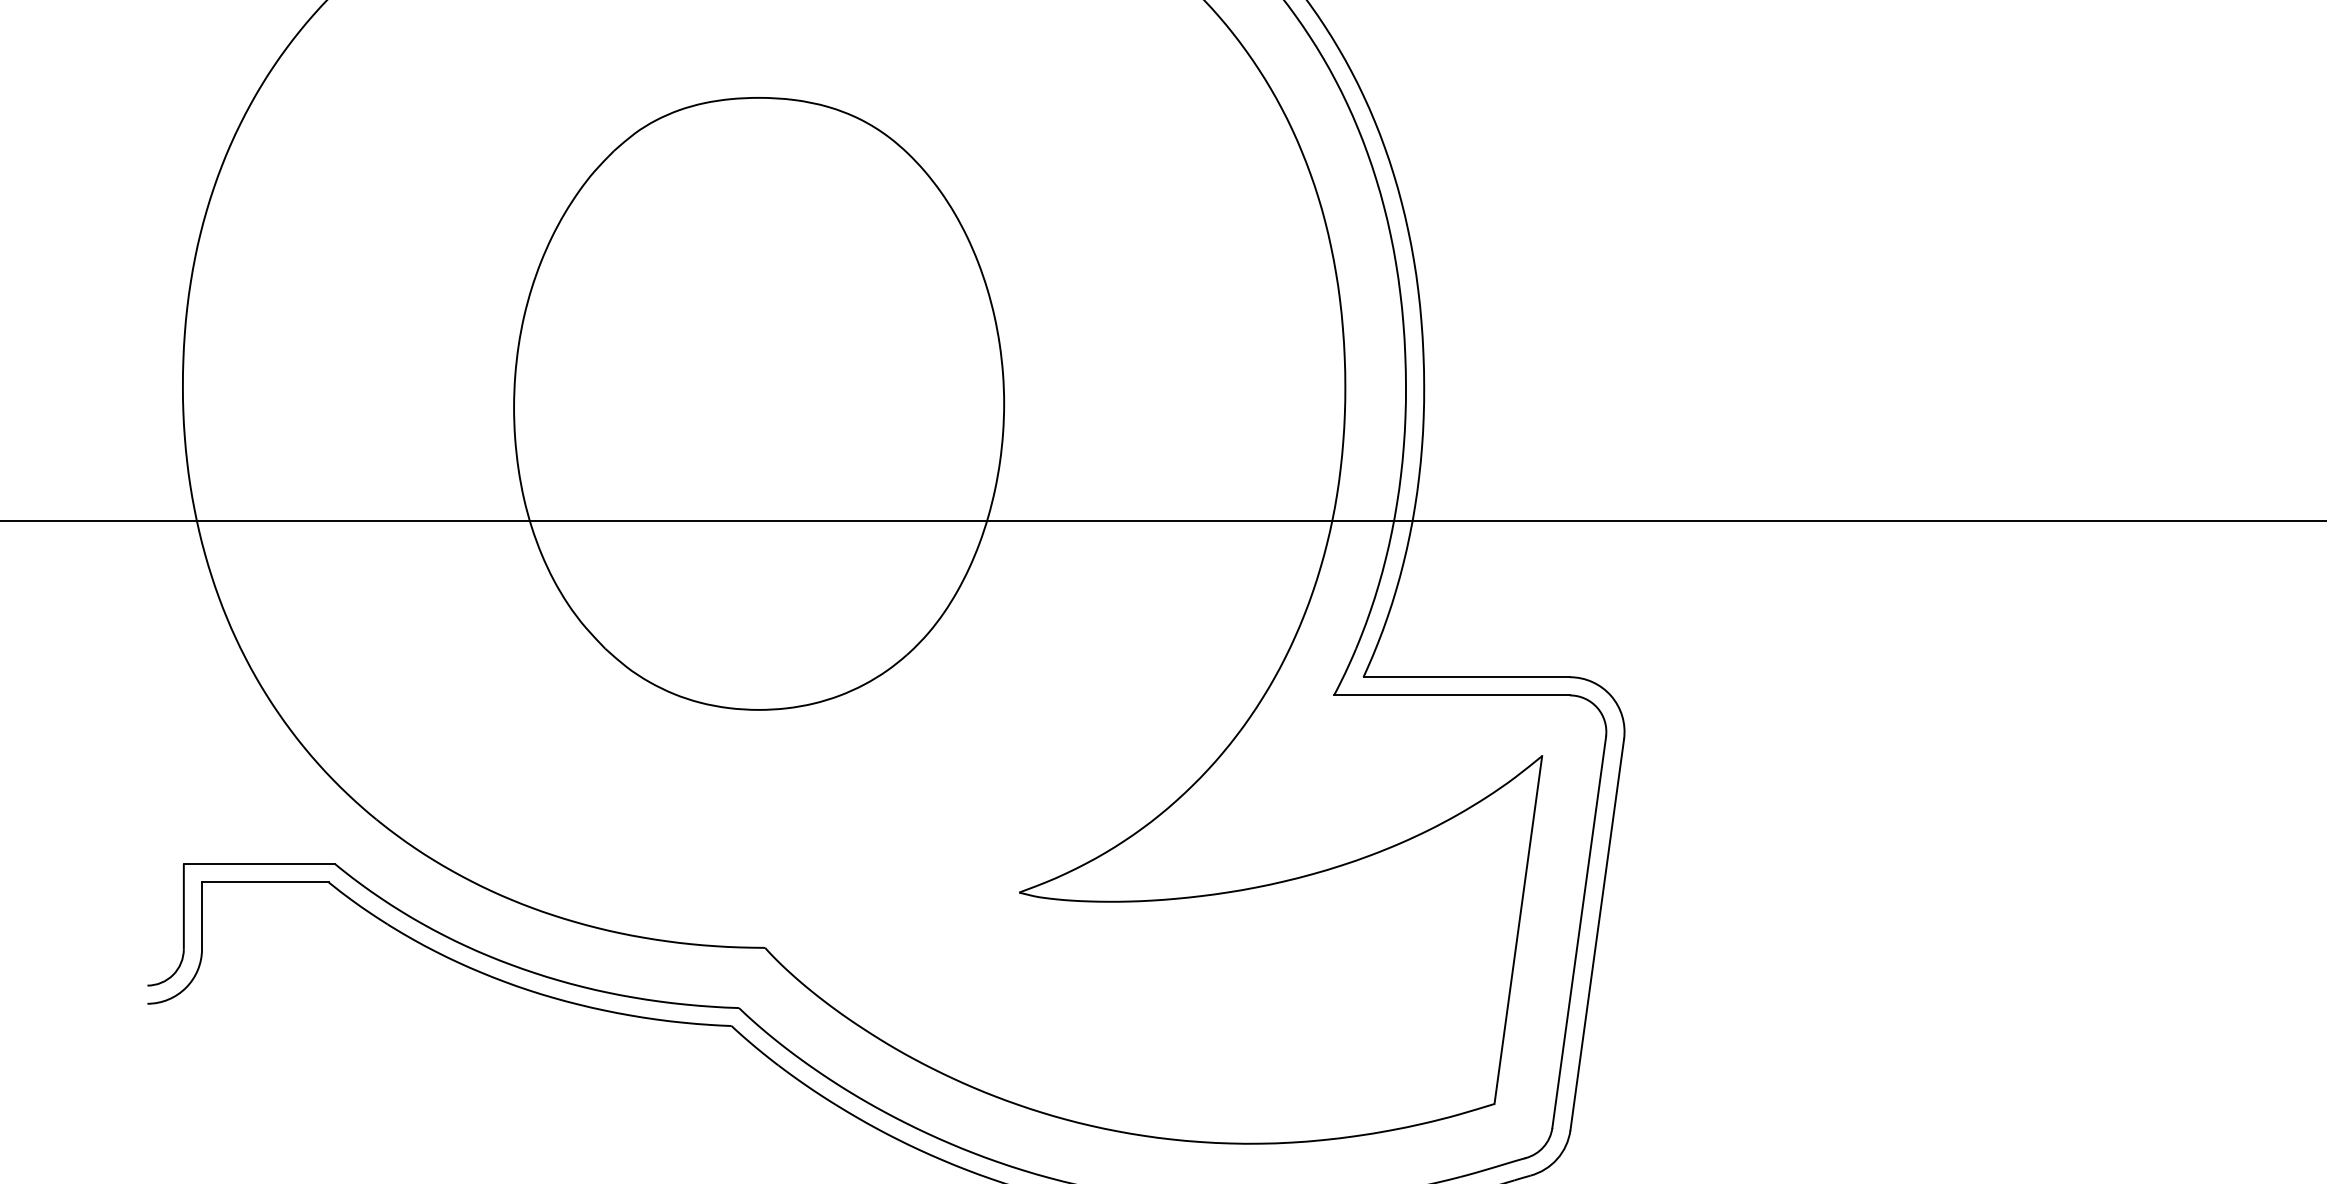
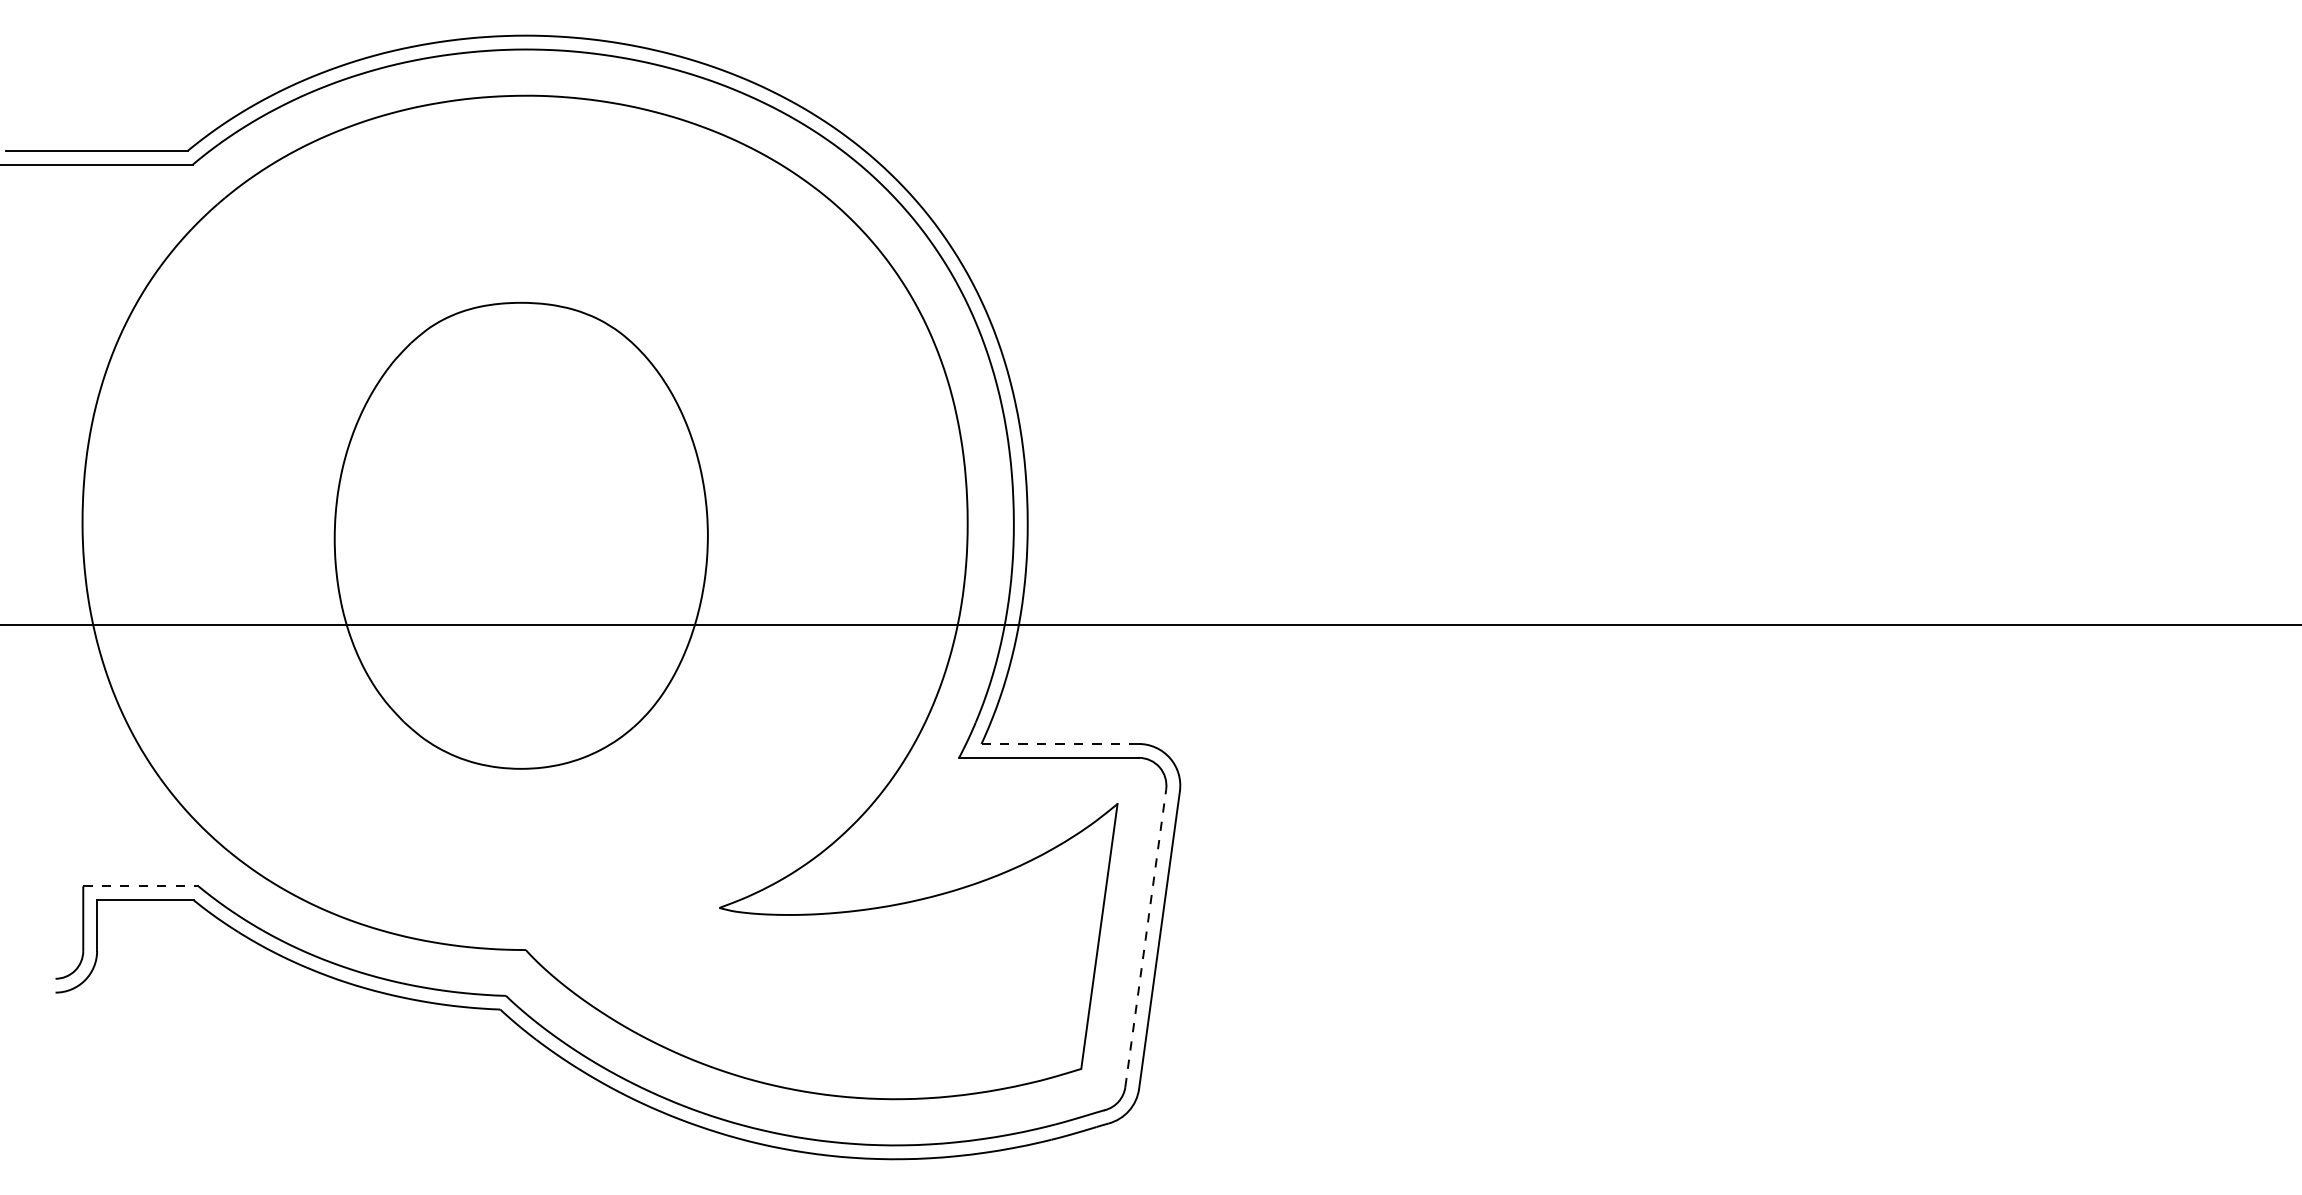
line: (1467, 676) -> (1060, 743), solid -> dashed
line: (258, 864) -> (140, 886), solid -> dashed
line: (1578, 931) -> (1145, 937), solid -> dashed

